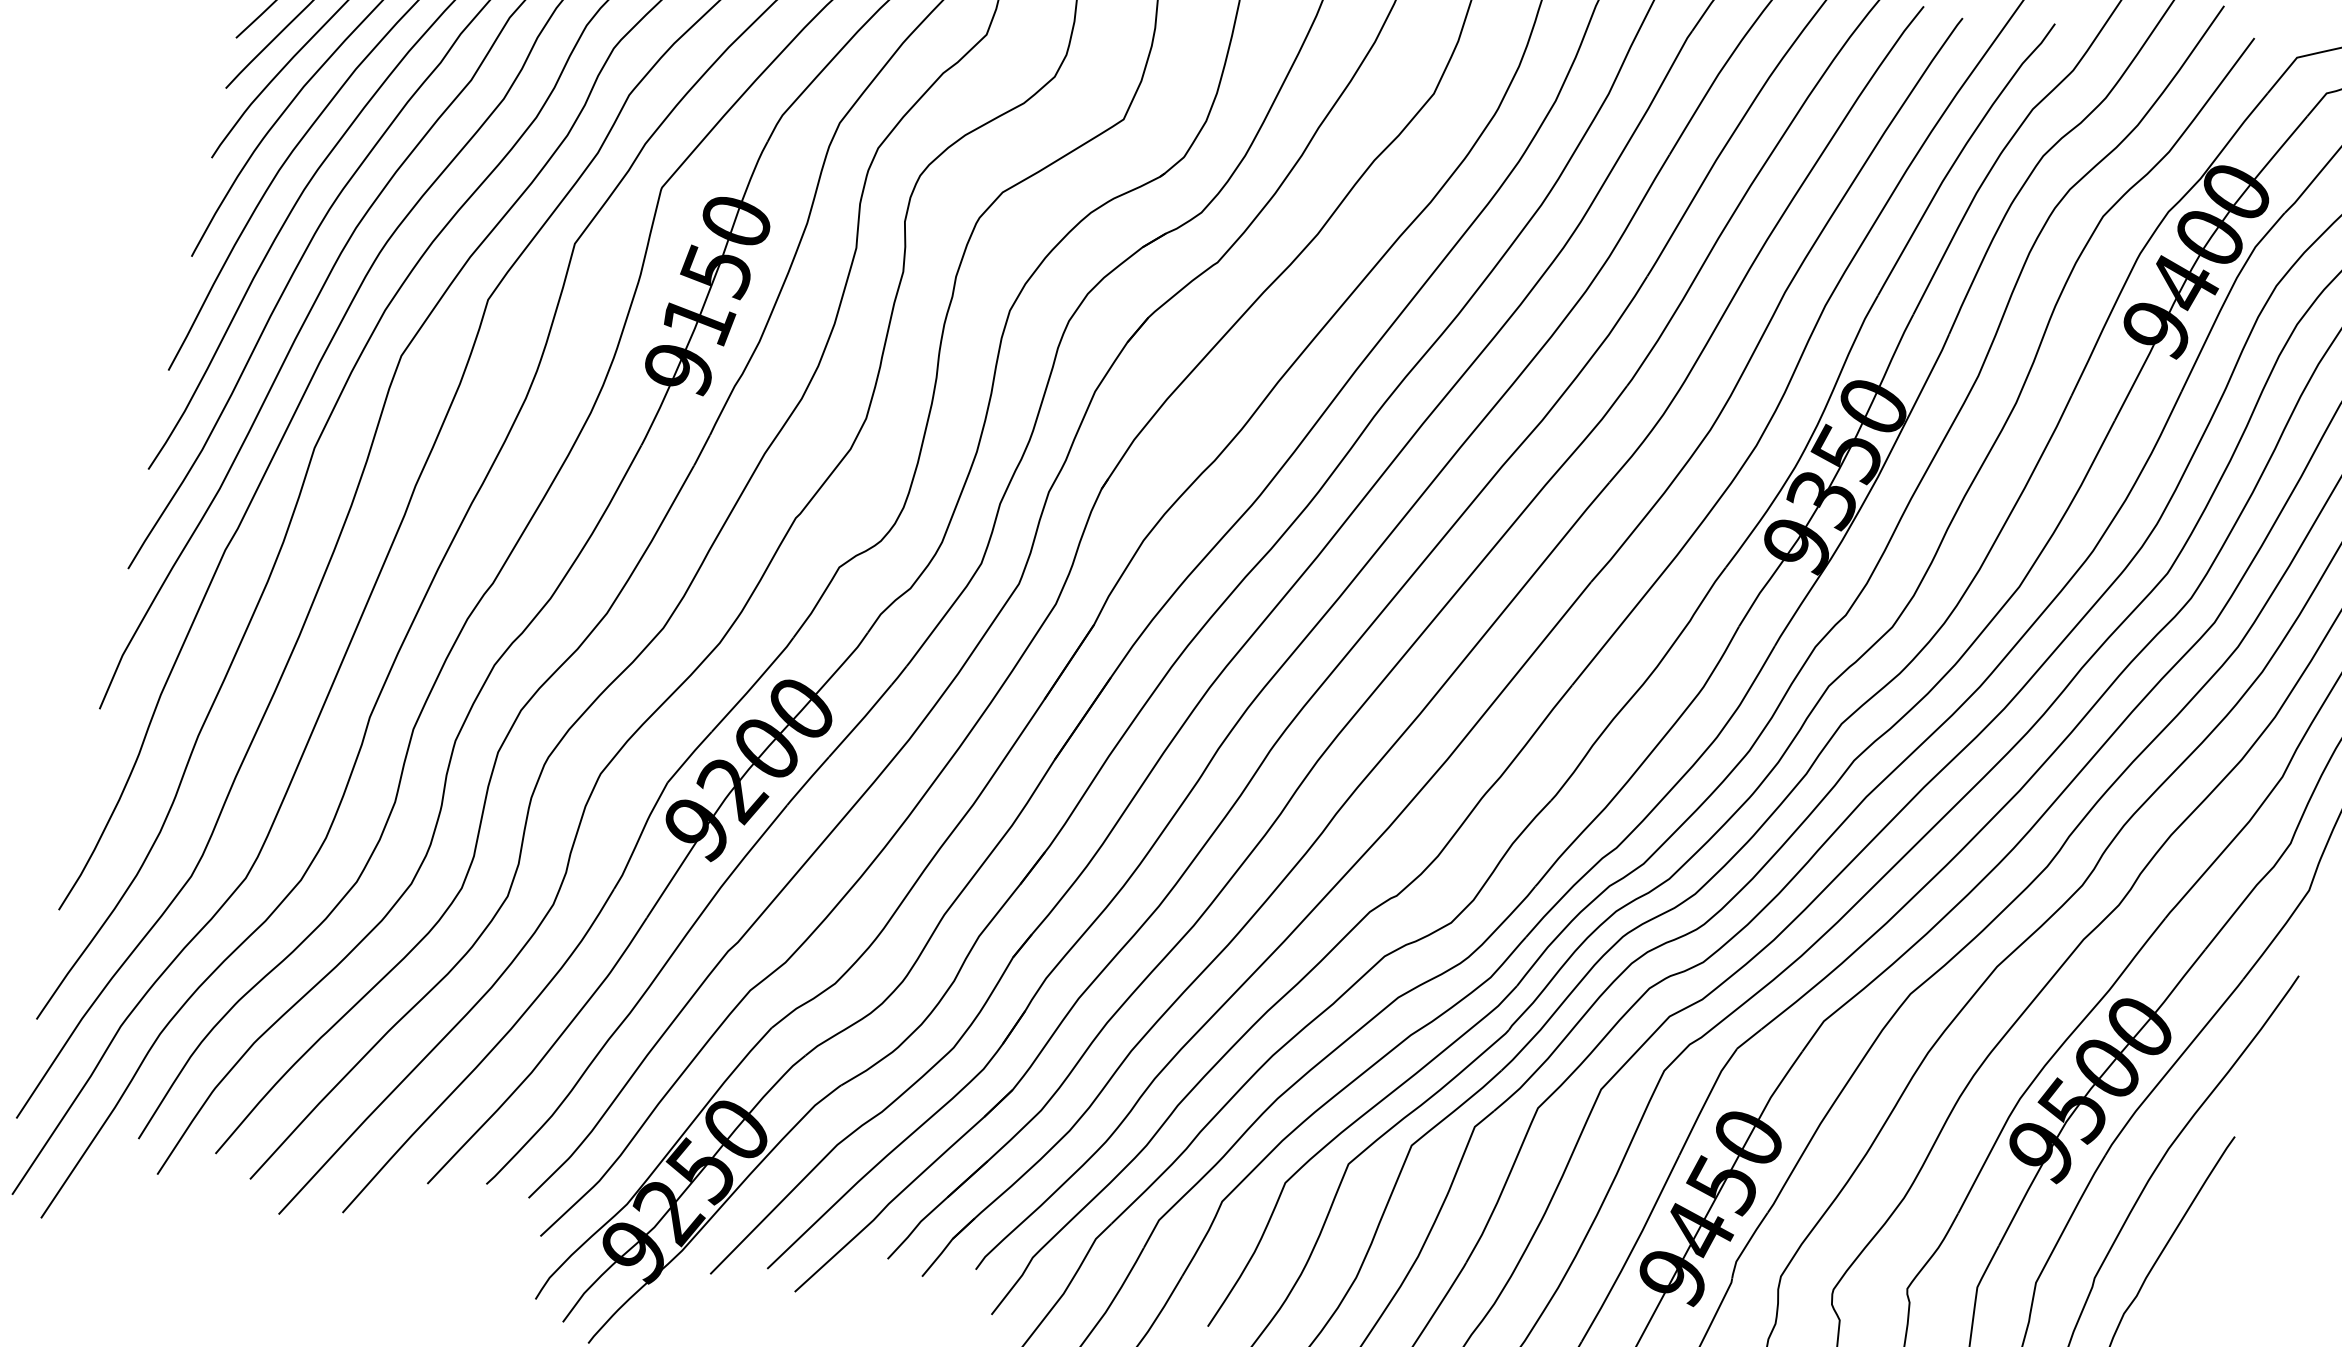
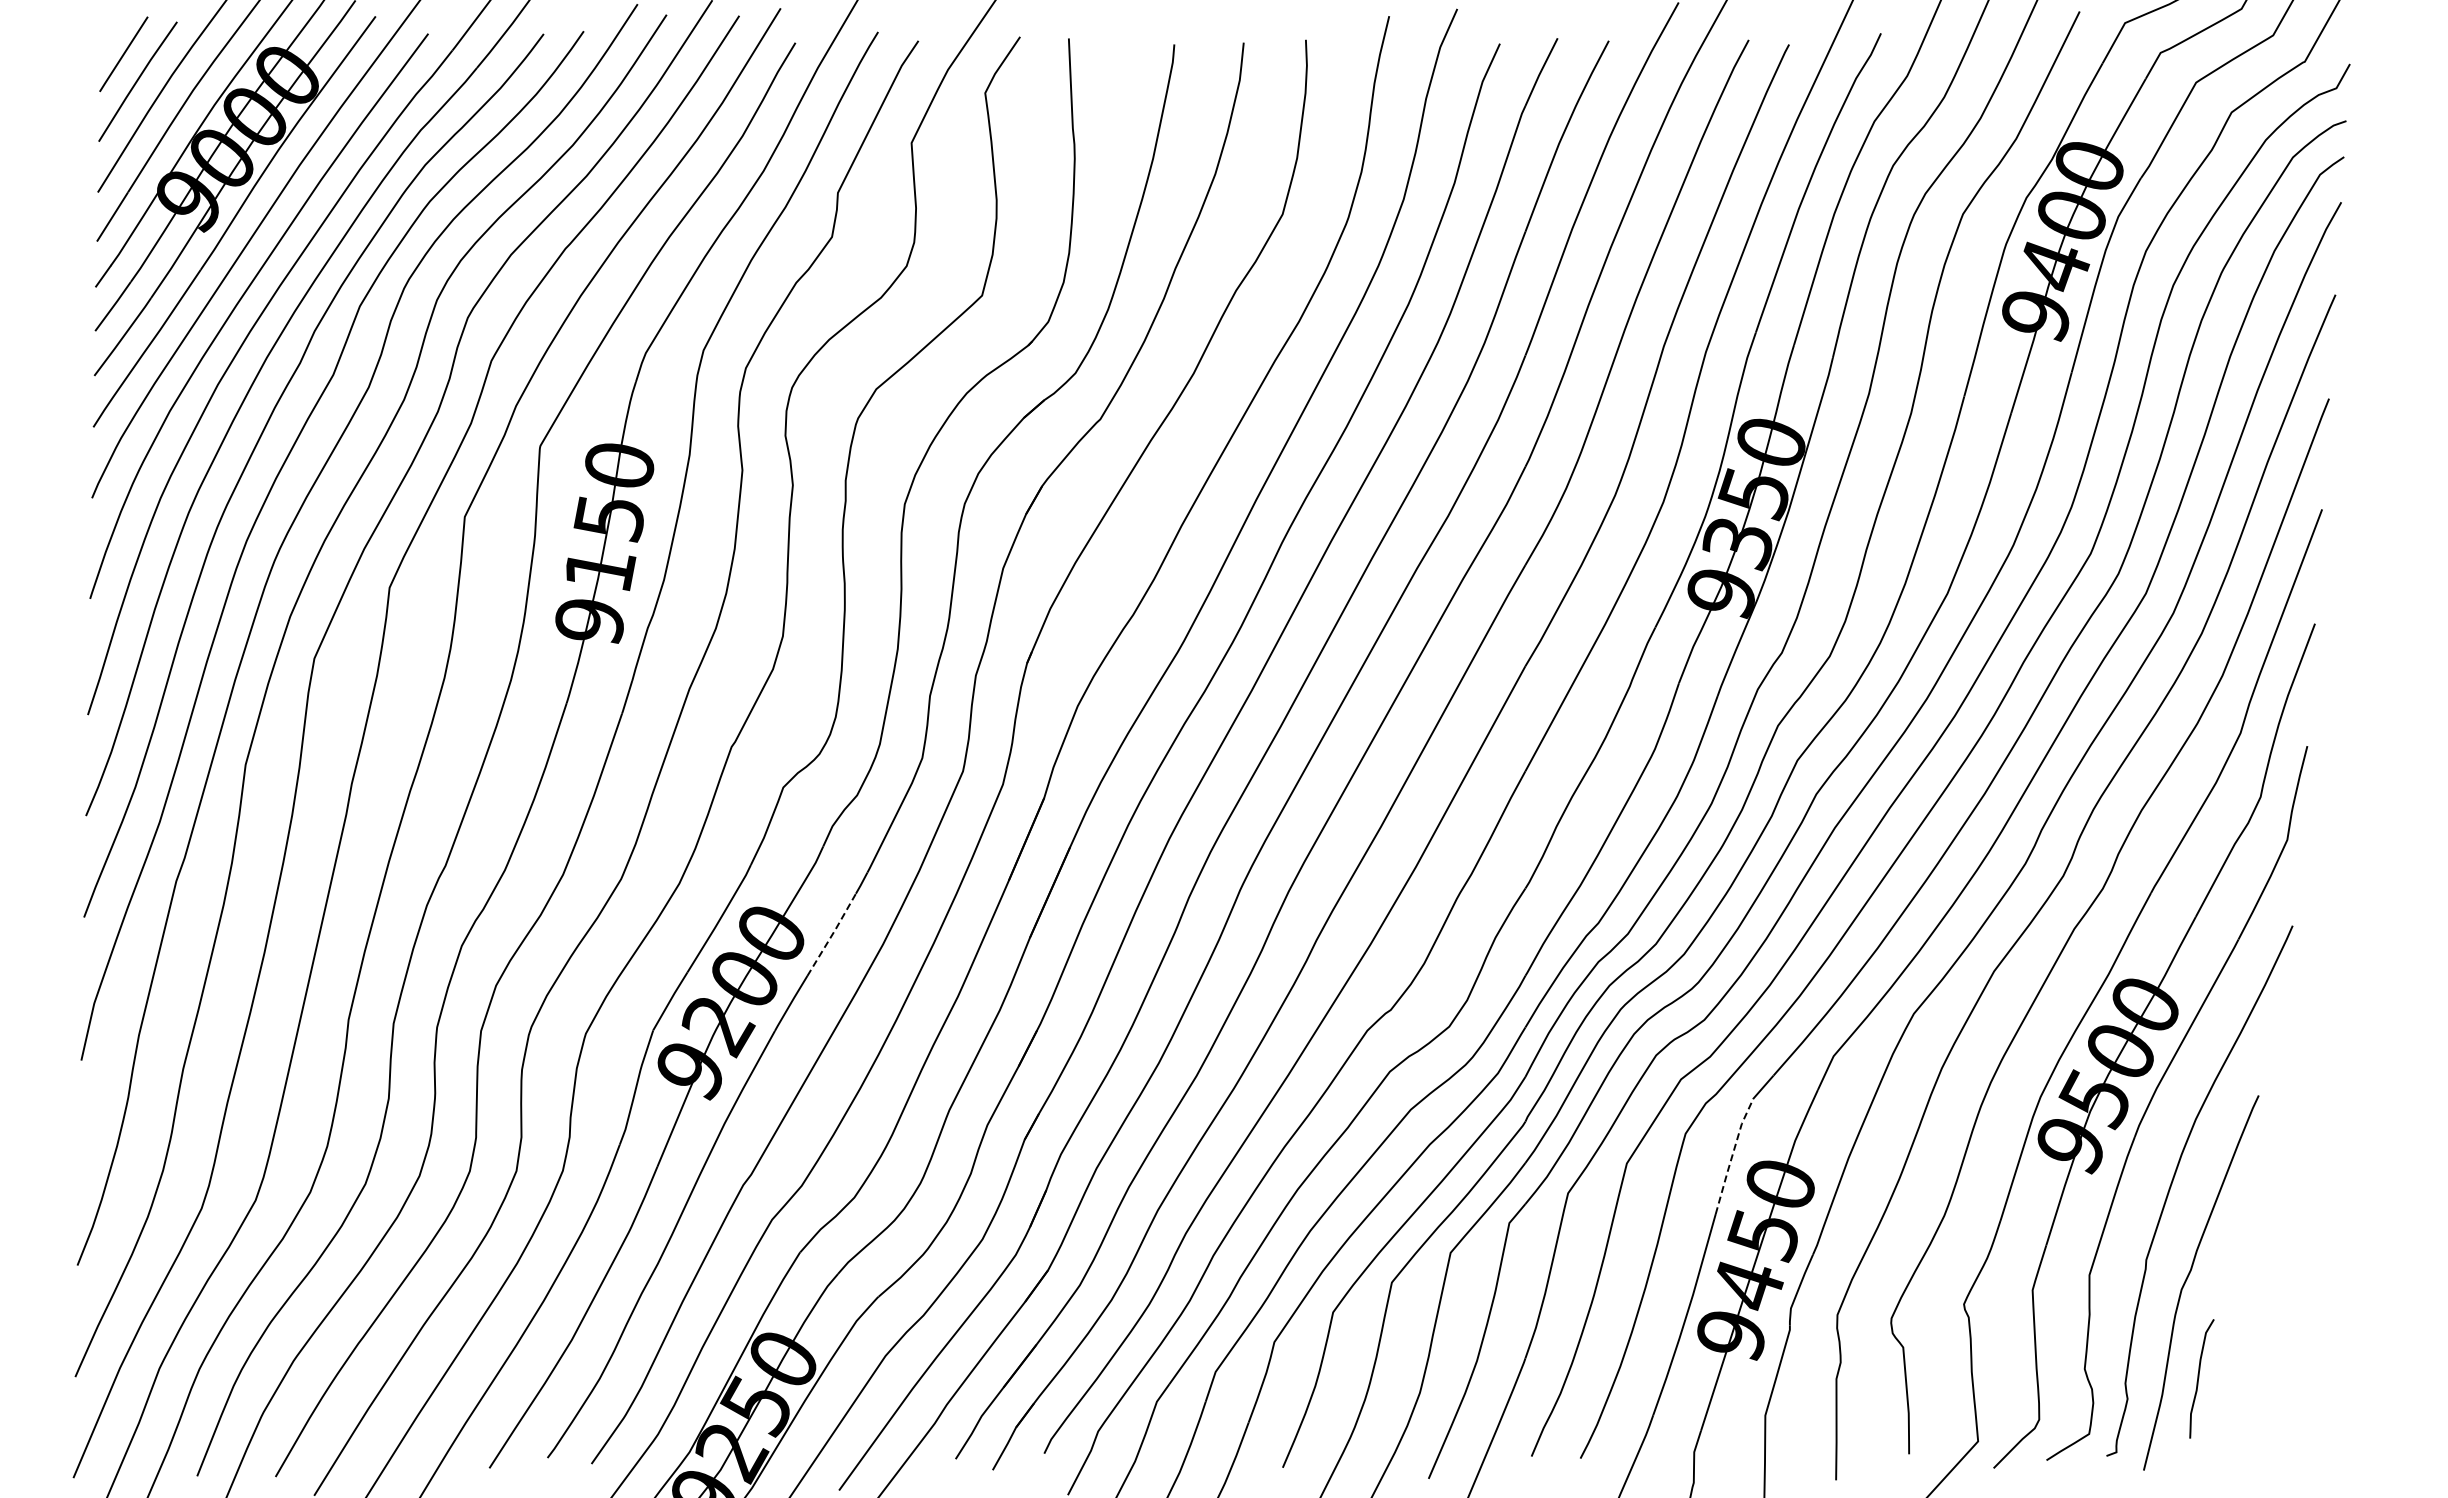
line: (861, 720) -> (832, 934), solid -> dashed
line: (1706, 1100) -> (1732, 1155), solid -> dashed

